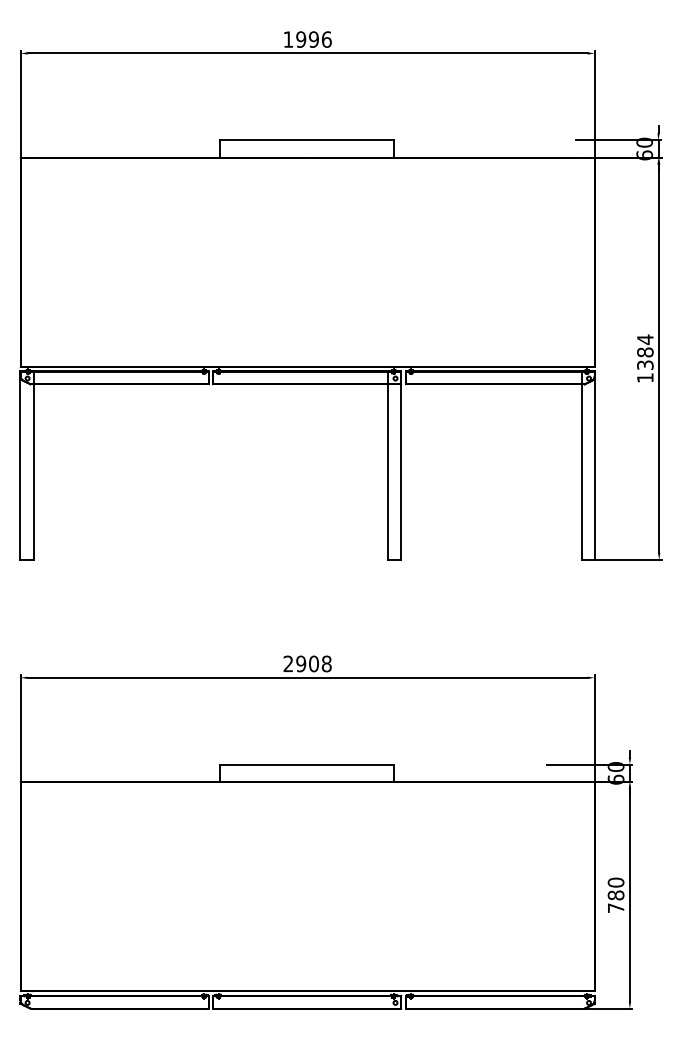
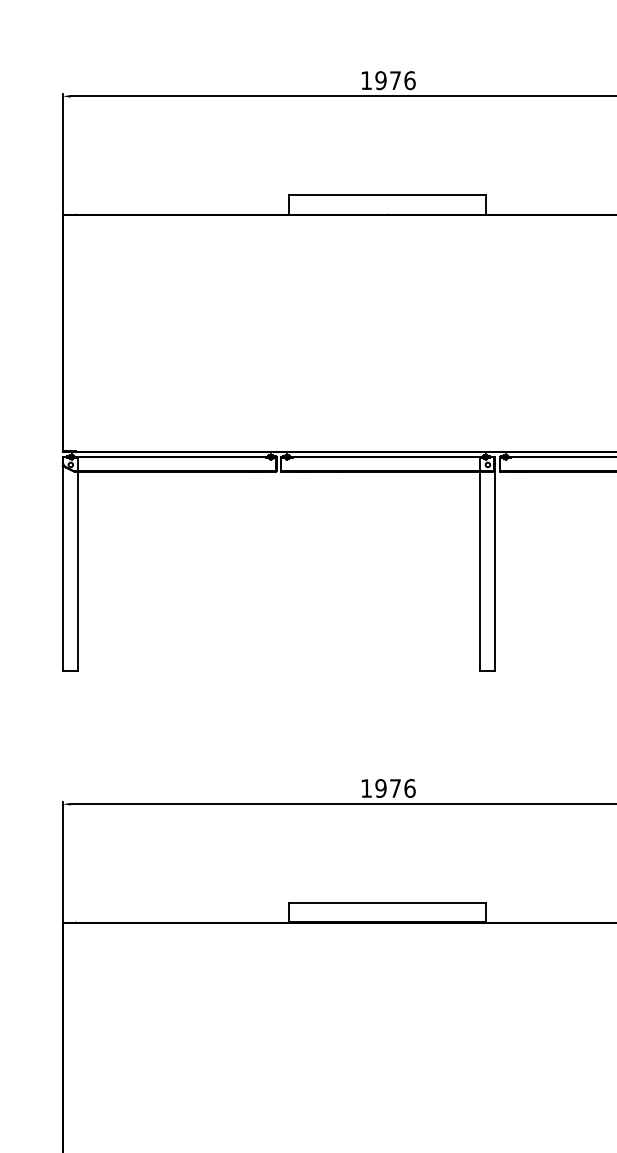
text: (313, 39) -> (394, 80), 1996 -> 1976
text: (307, 663) -> (388, 787), 2908 -> 1976

